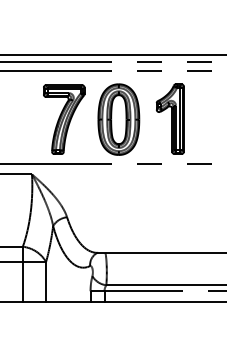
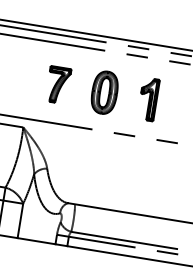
part: (169, 118) -> (147, 98), size x0.7
part: (64, 119) -> (58, 85), size x0.6
part: (118, 119) -> (104, 92), size x0.7

